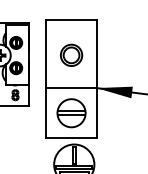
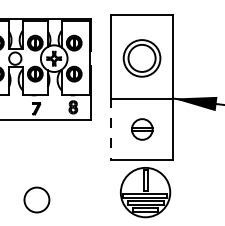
part: (71, 55) -> (142, 58), size x1.4
line: (46, 113) -> (111, 129), solid -> dashed
part: (71, 113) -> (142, 129), size x0.6

